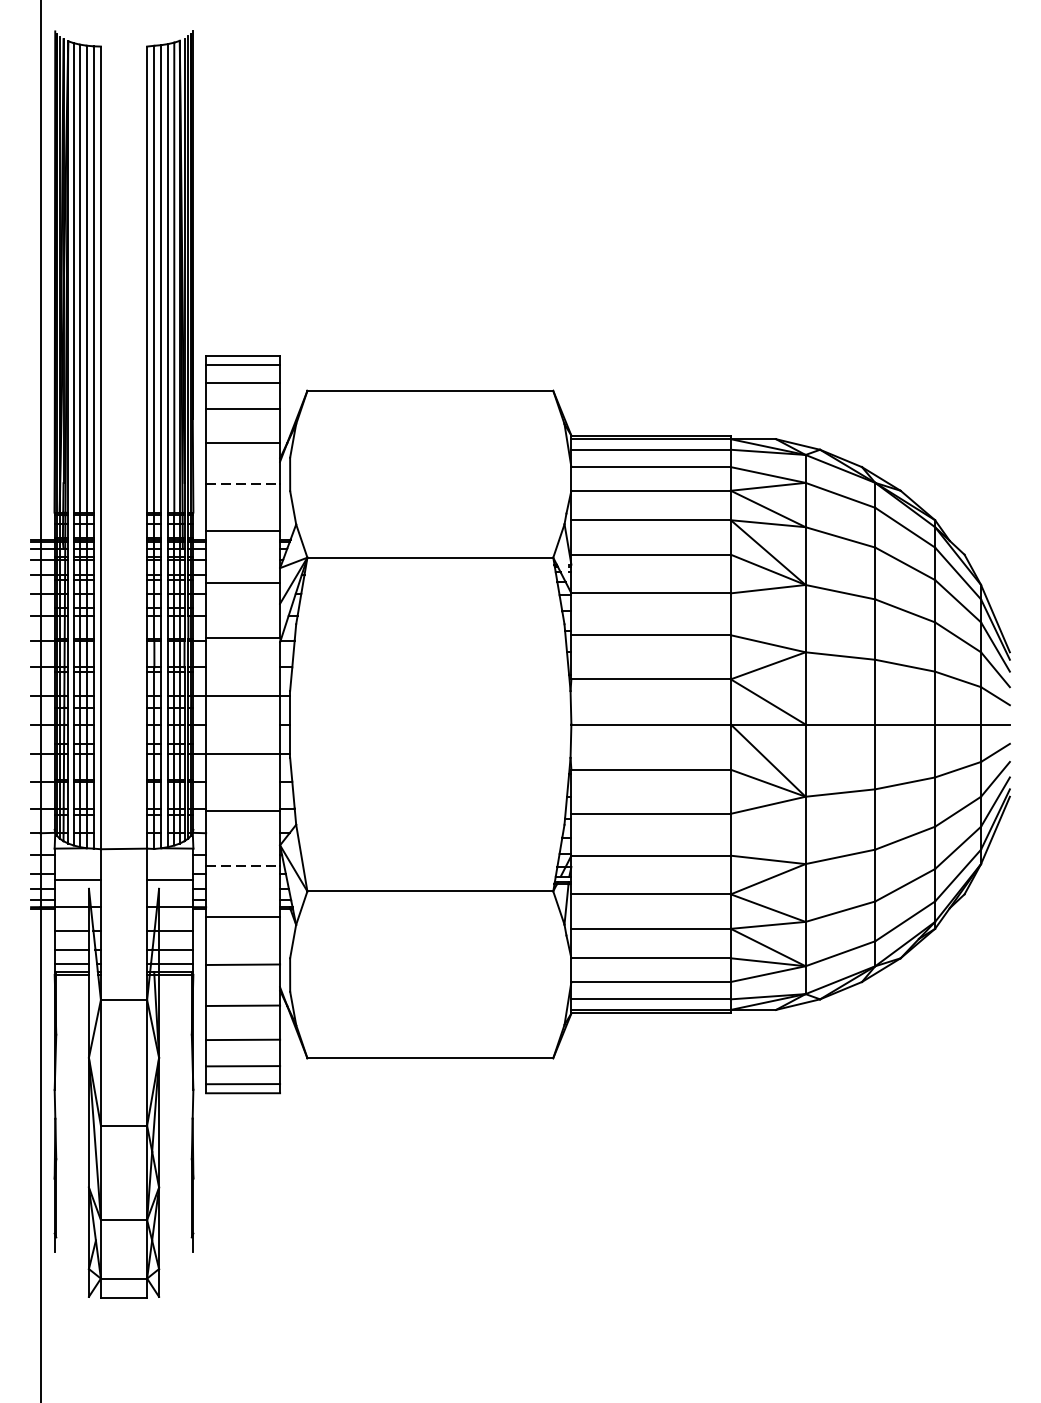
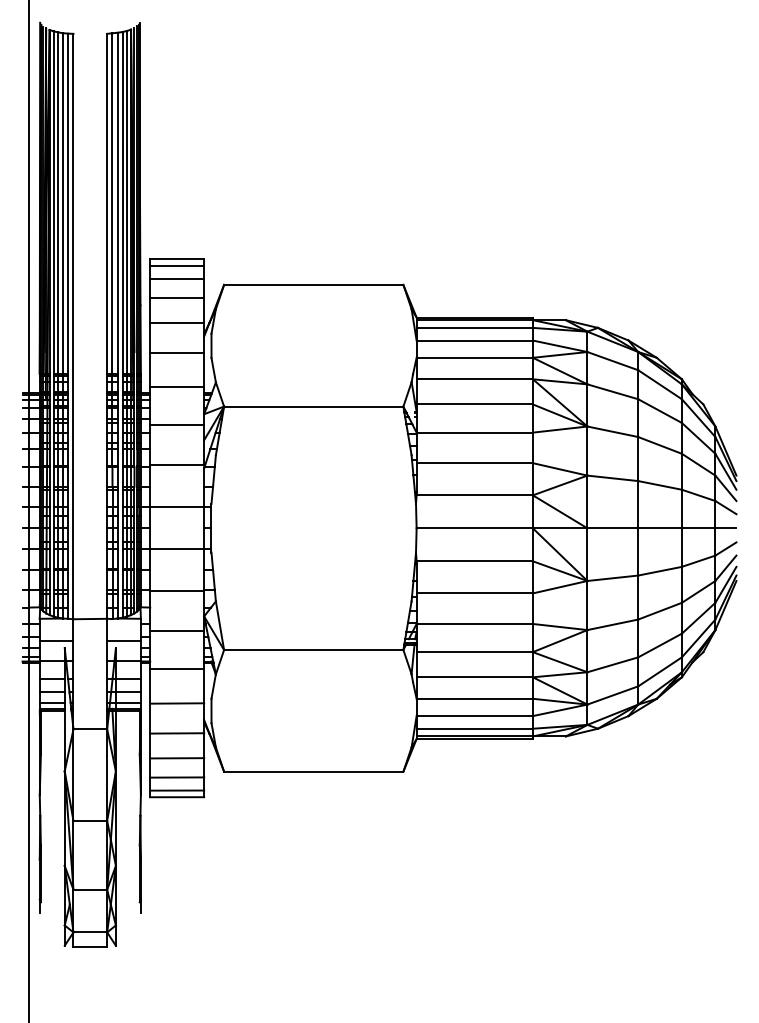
line: (243, 483) -> (177, 352), dashed -> solid
line: (243, 866) -> (177, 631), dashed -> solid

